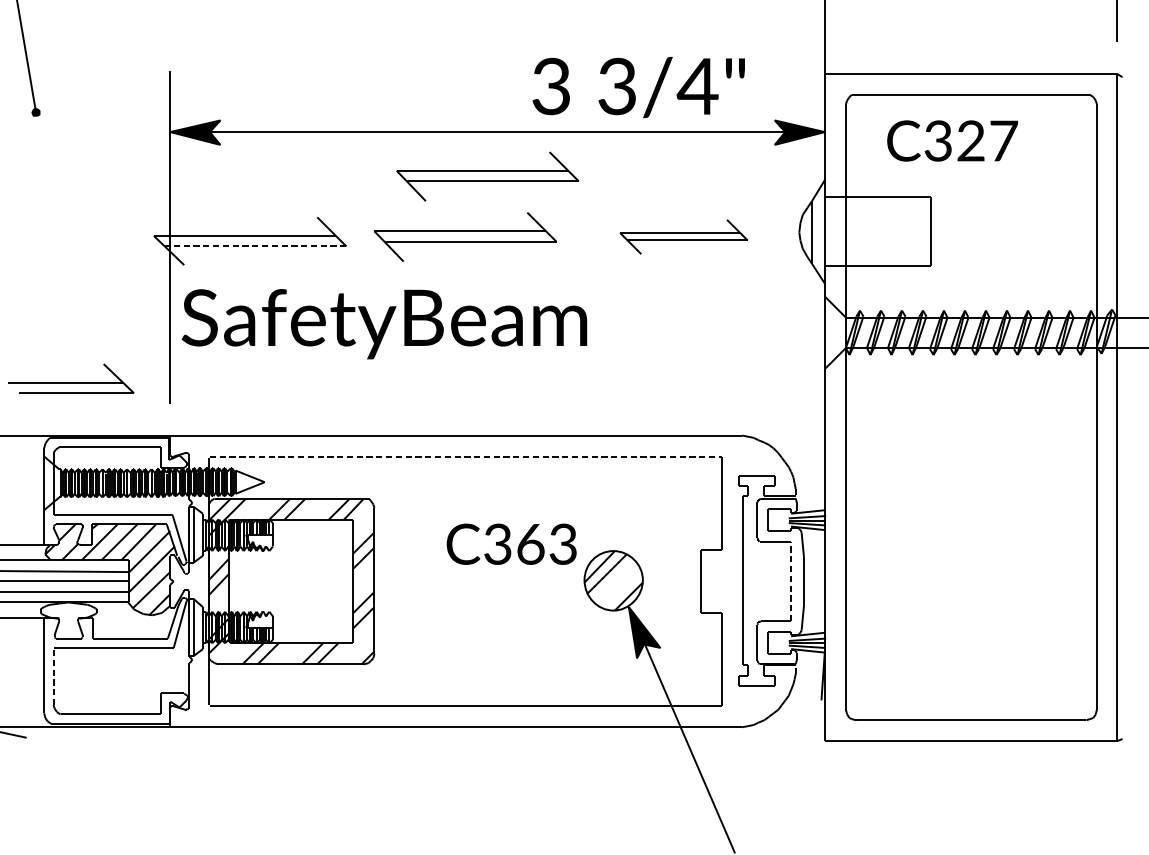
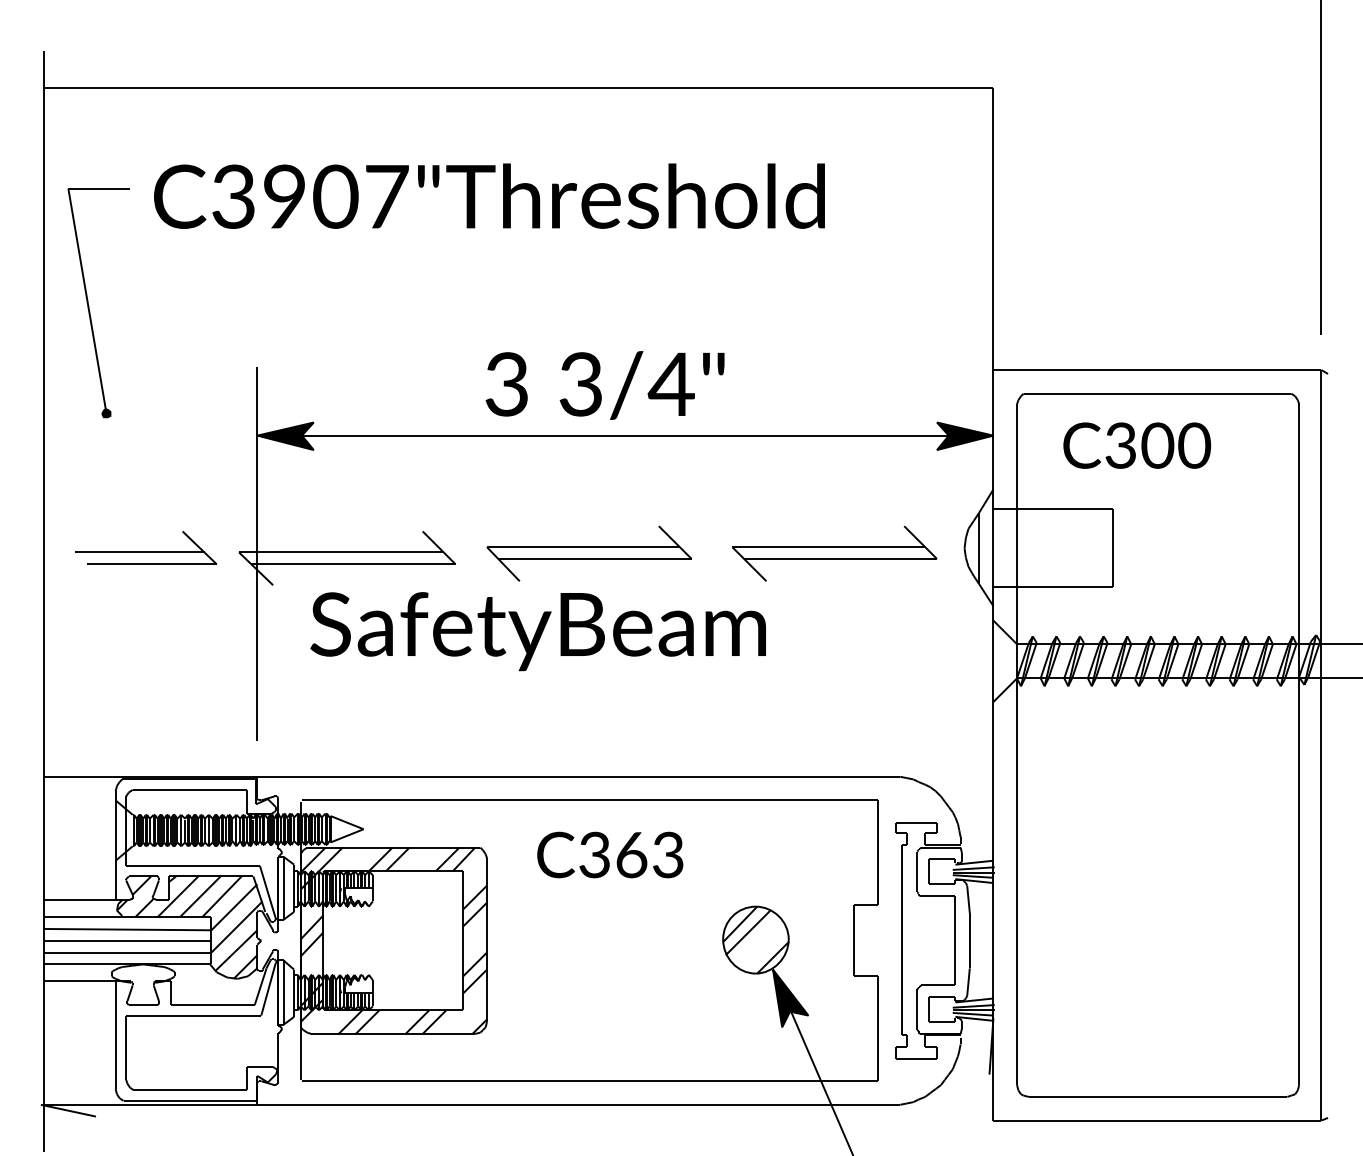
text: (638, 87) -> (604, 385), moved
text: (987, 140) -> (1176, 445), C327 -> C300
part: (487, 176) -> (614, 485), removed
part: (683, 236) -> (834, 553), size x1.43
line: (254, 246) -> (352, 564), dashed -> solid
text: (383, 324) -> (537, 631), moved
part: (71, 378) -> (146, 547), moved
line: (465, 456) -> (589, 800), dashed -> solid
text: (511, 543) -> (610, 854), moved
line: (791, 581) -> (955, 940), dashed -> solid
line: (53, 676) -> (126, 1047), dashed -> solid

